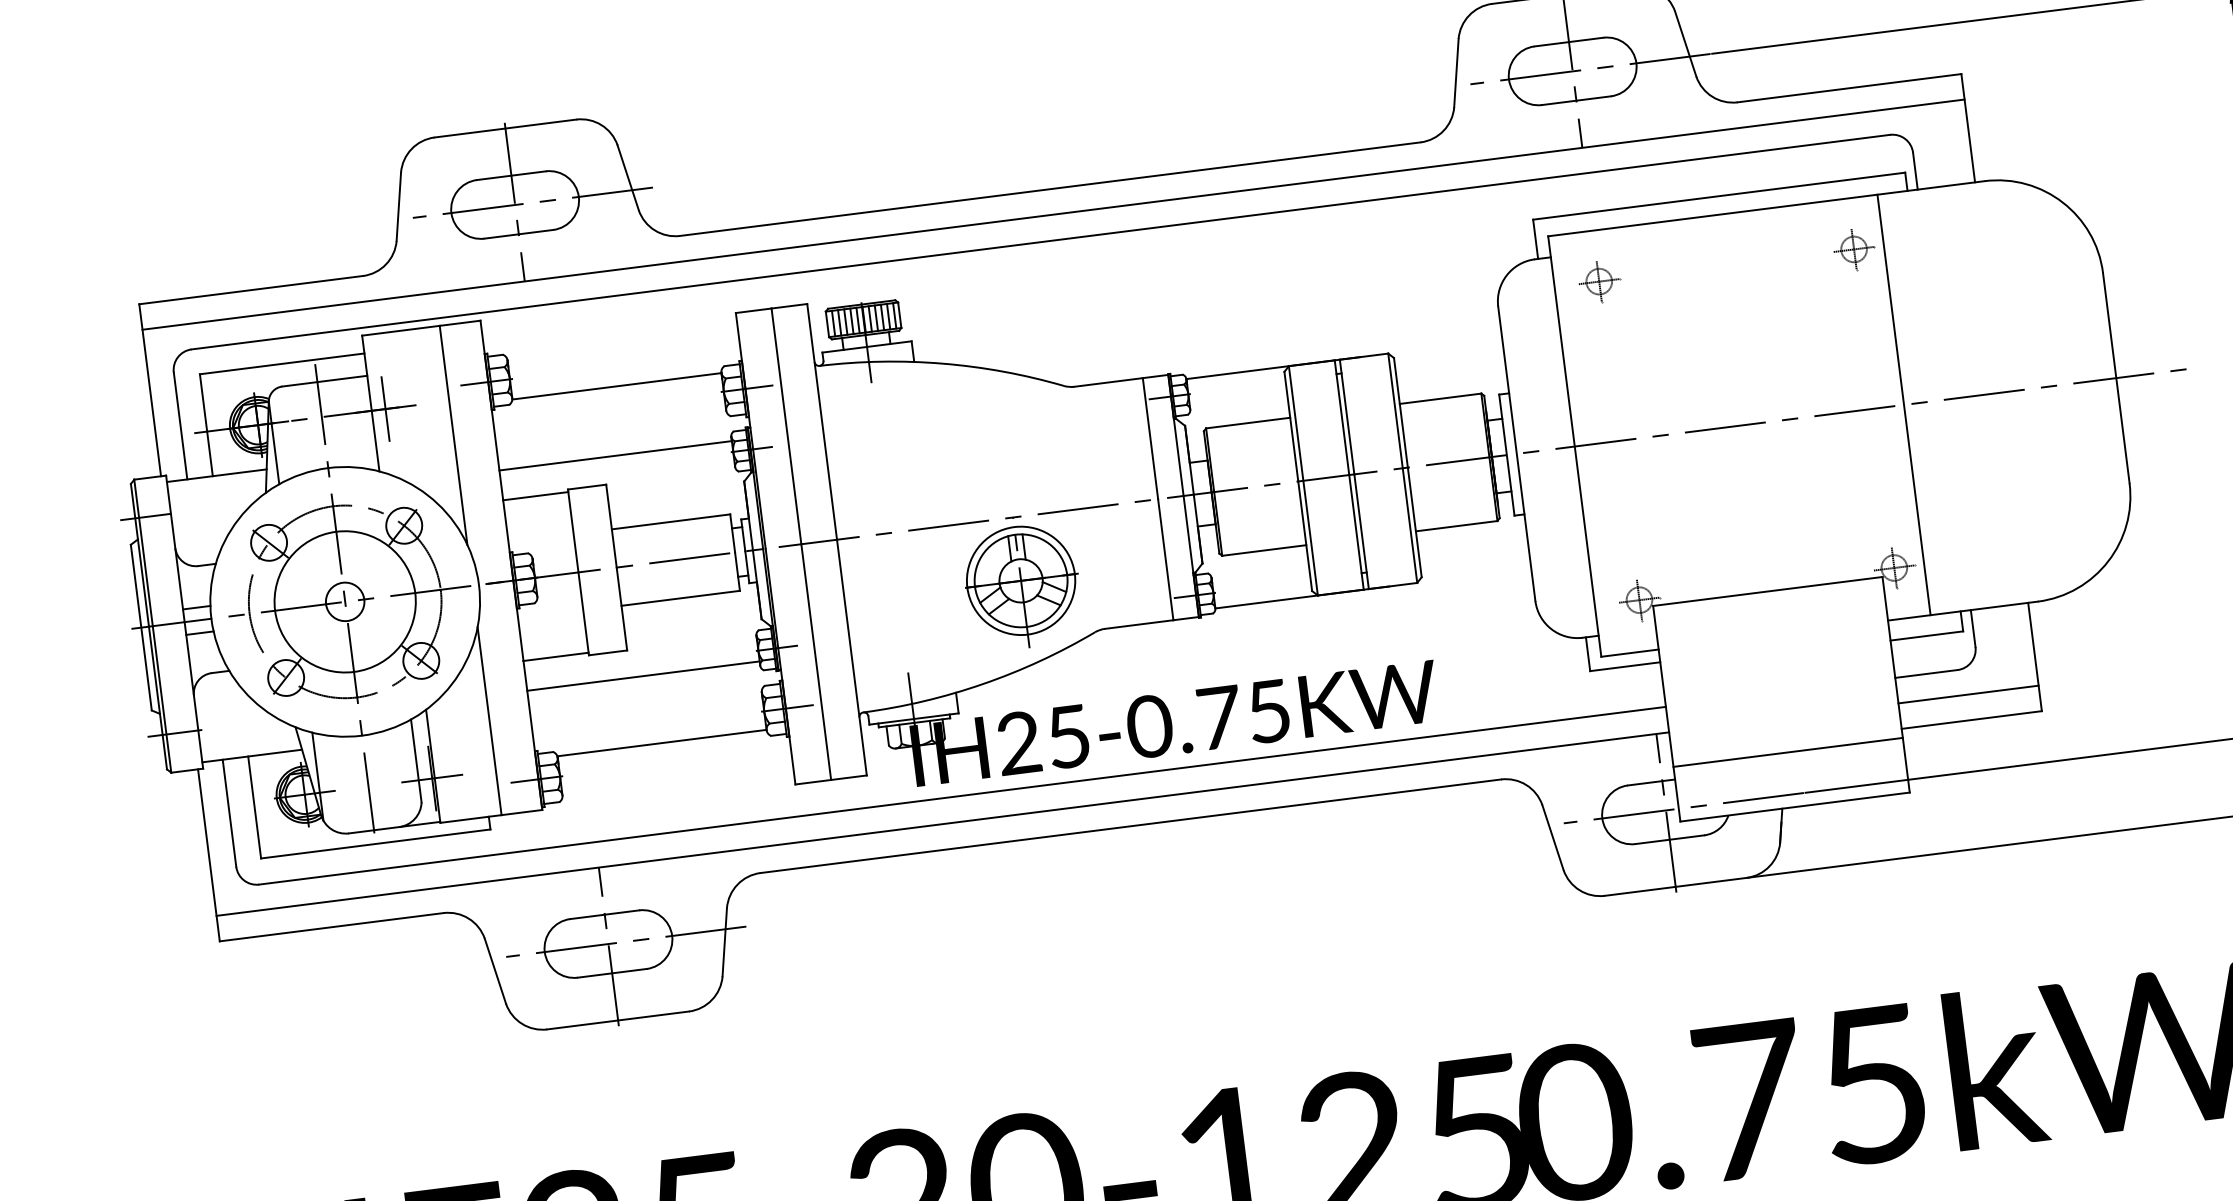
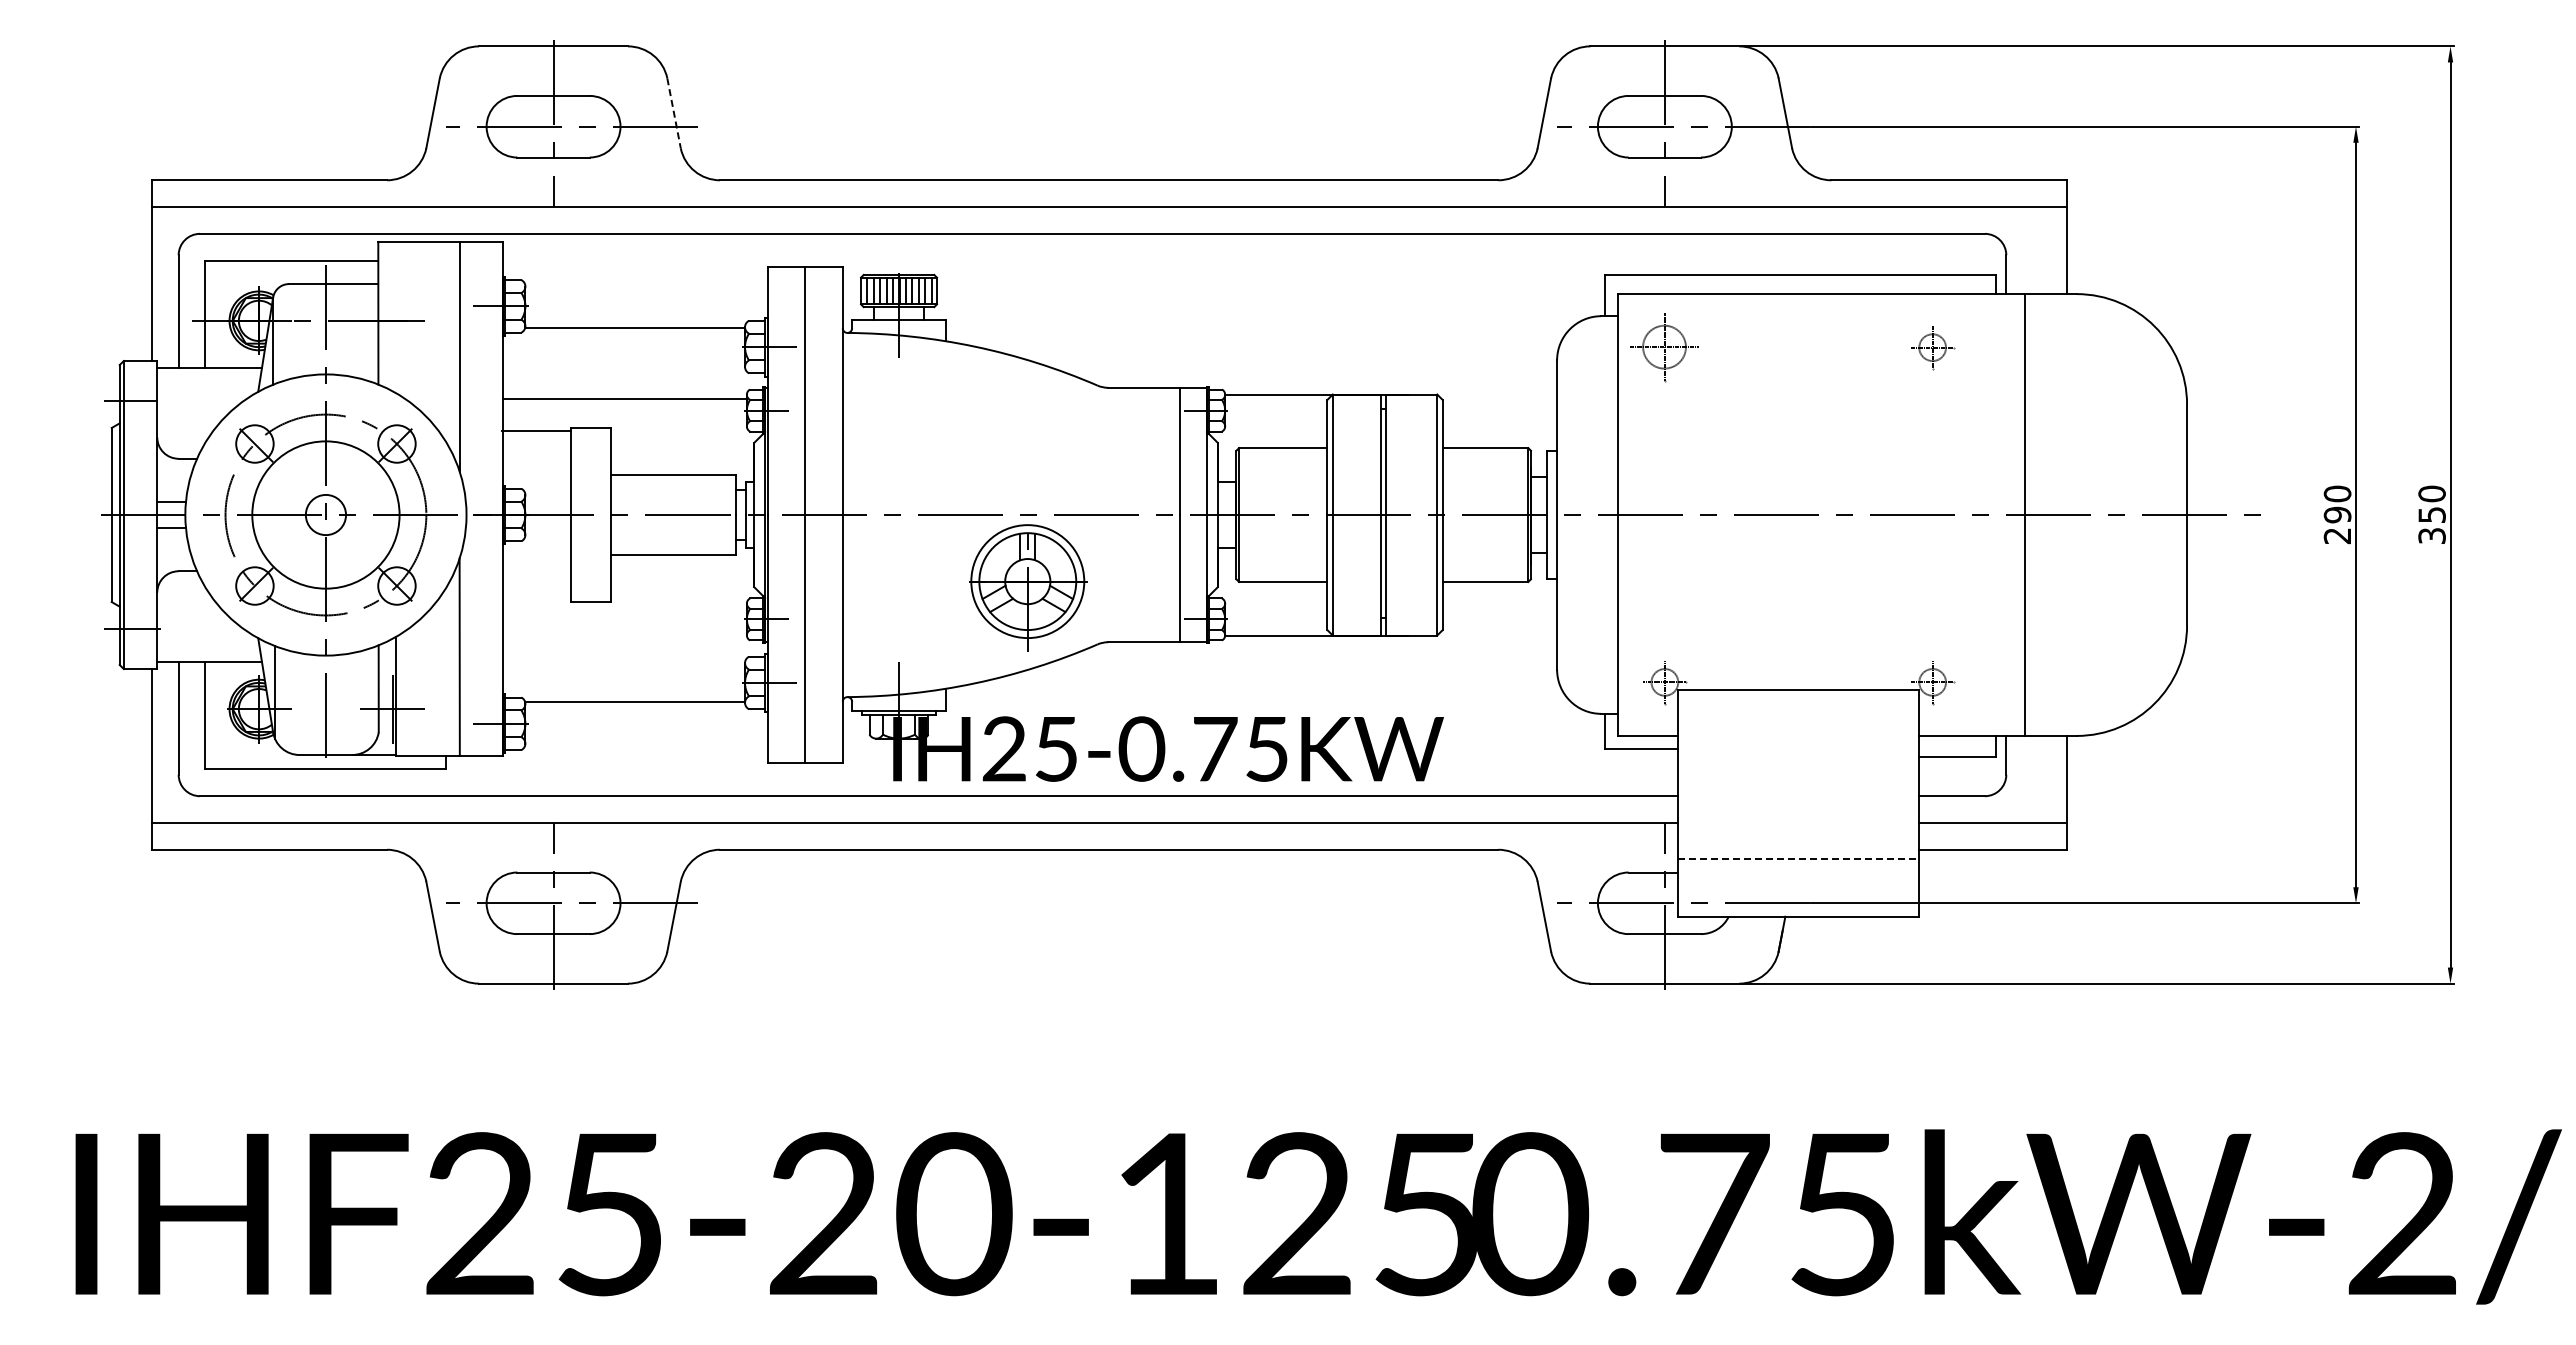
line: (628, 177) -> (674, 113), solid -> dashed
part: (1599, 282) -> (1665, 348), size x1.6
line: (1904, 404) -> (2025, 514), moved
line: (385, 408) -> (392, 320), removed
line: (555, 656) -> (536, 599), removed
line: (643, 675) -> (624, 630), removed
line: (1787, 752) -> (1798, 859), solid -> dashed

